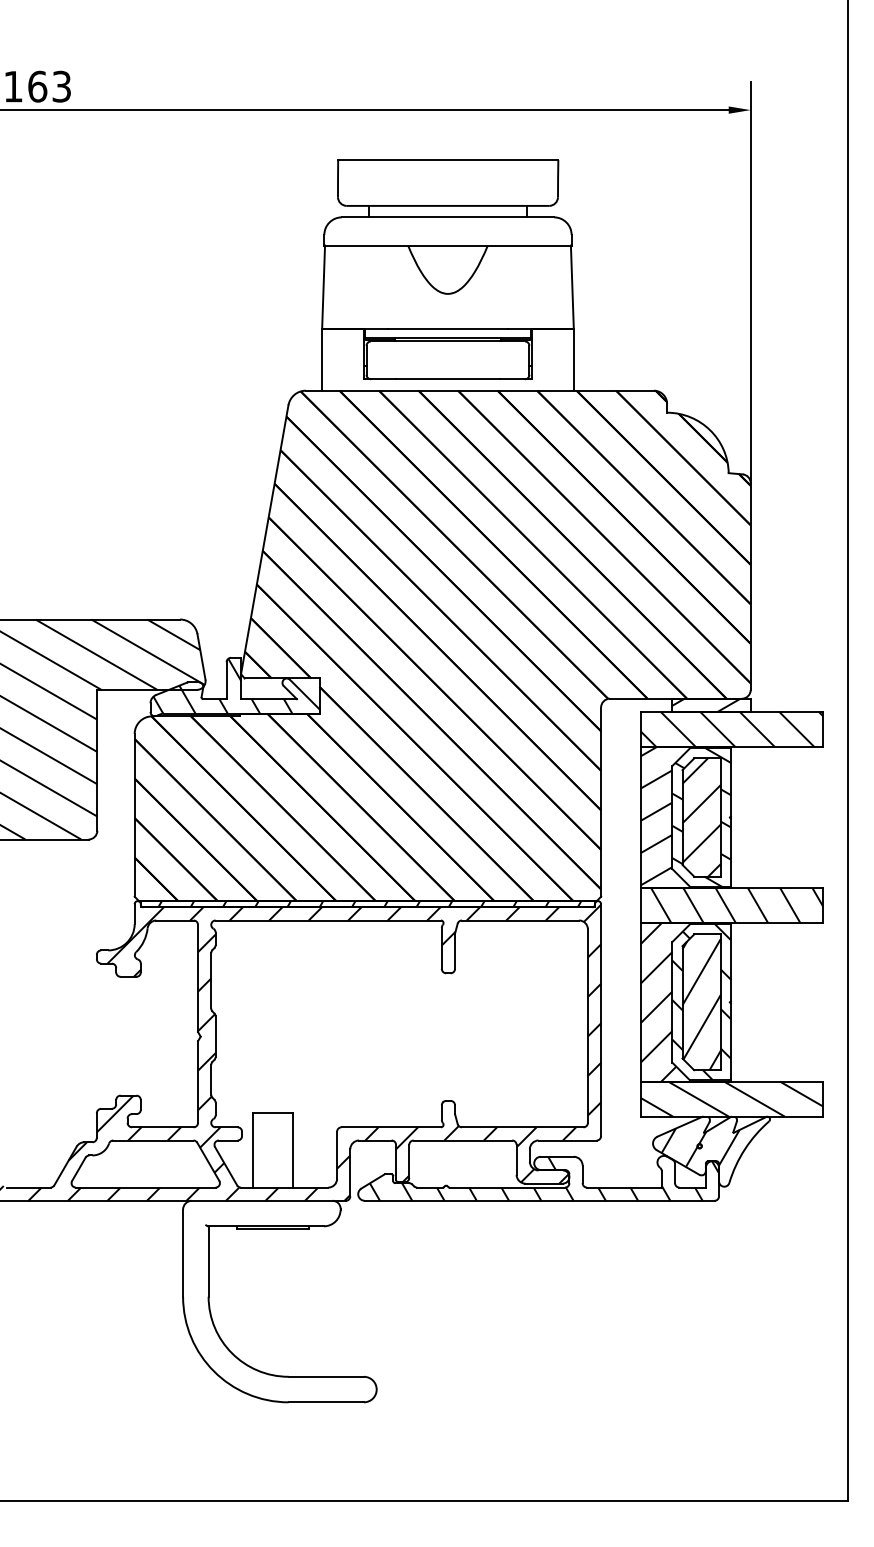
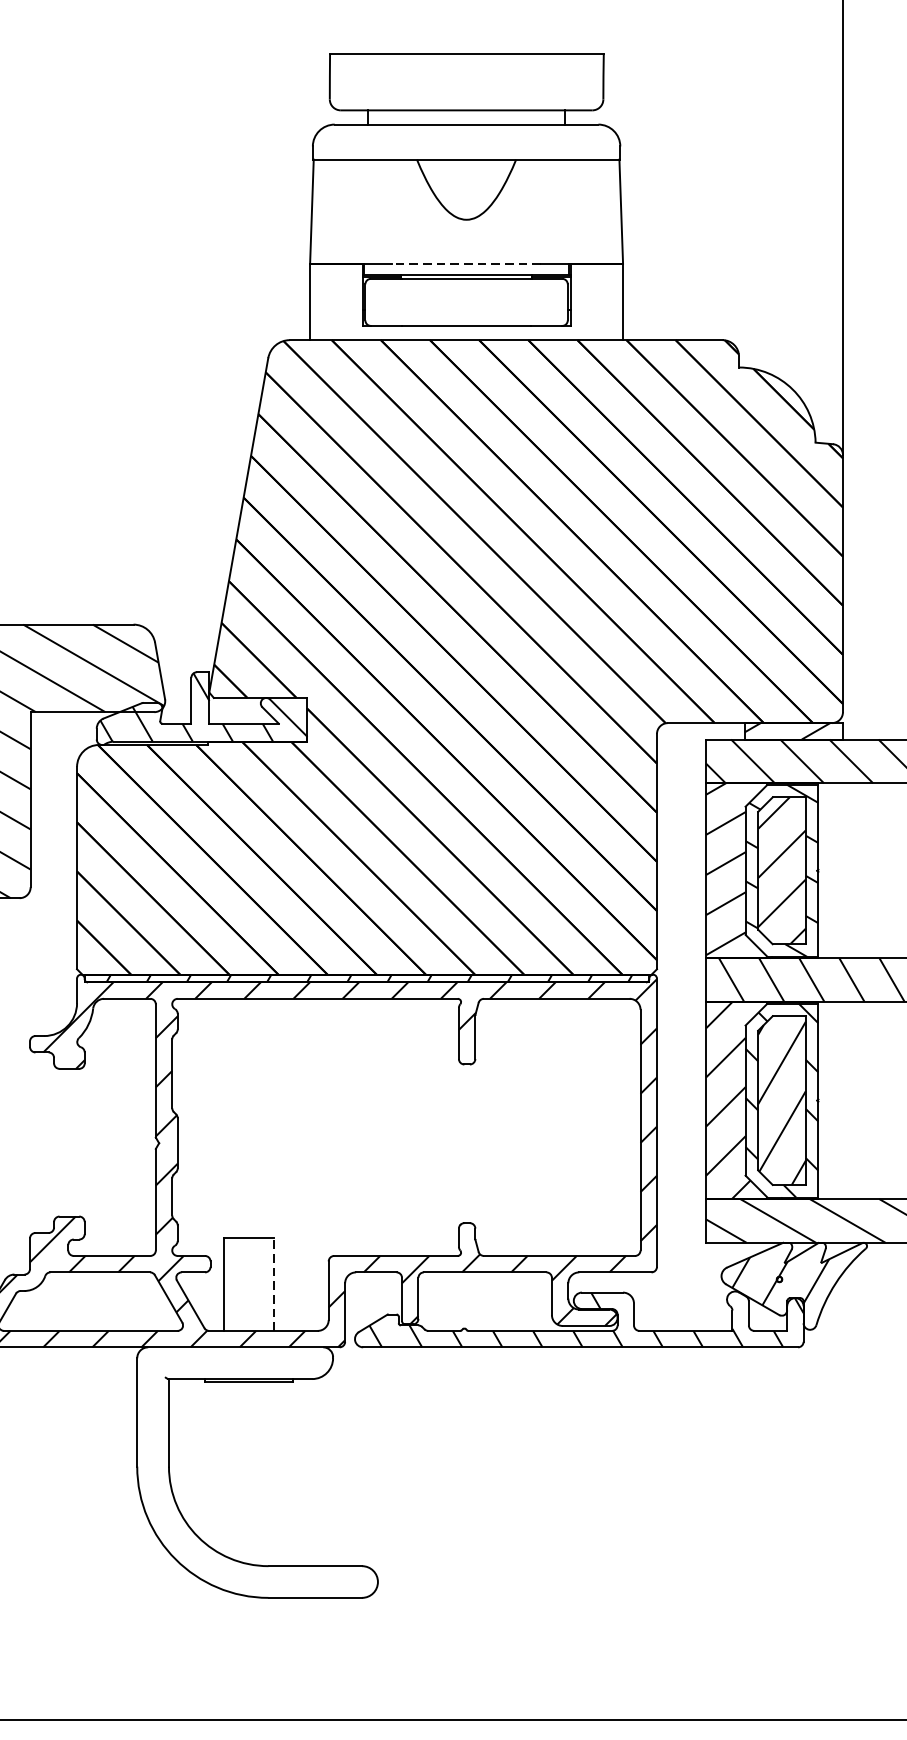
line: (447, 329) -> (465, 264), solid -> dashed
line: (292, 1149) -> (273, 1283), solid -> dashed

